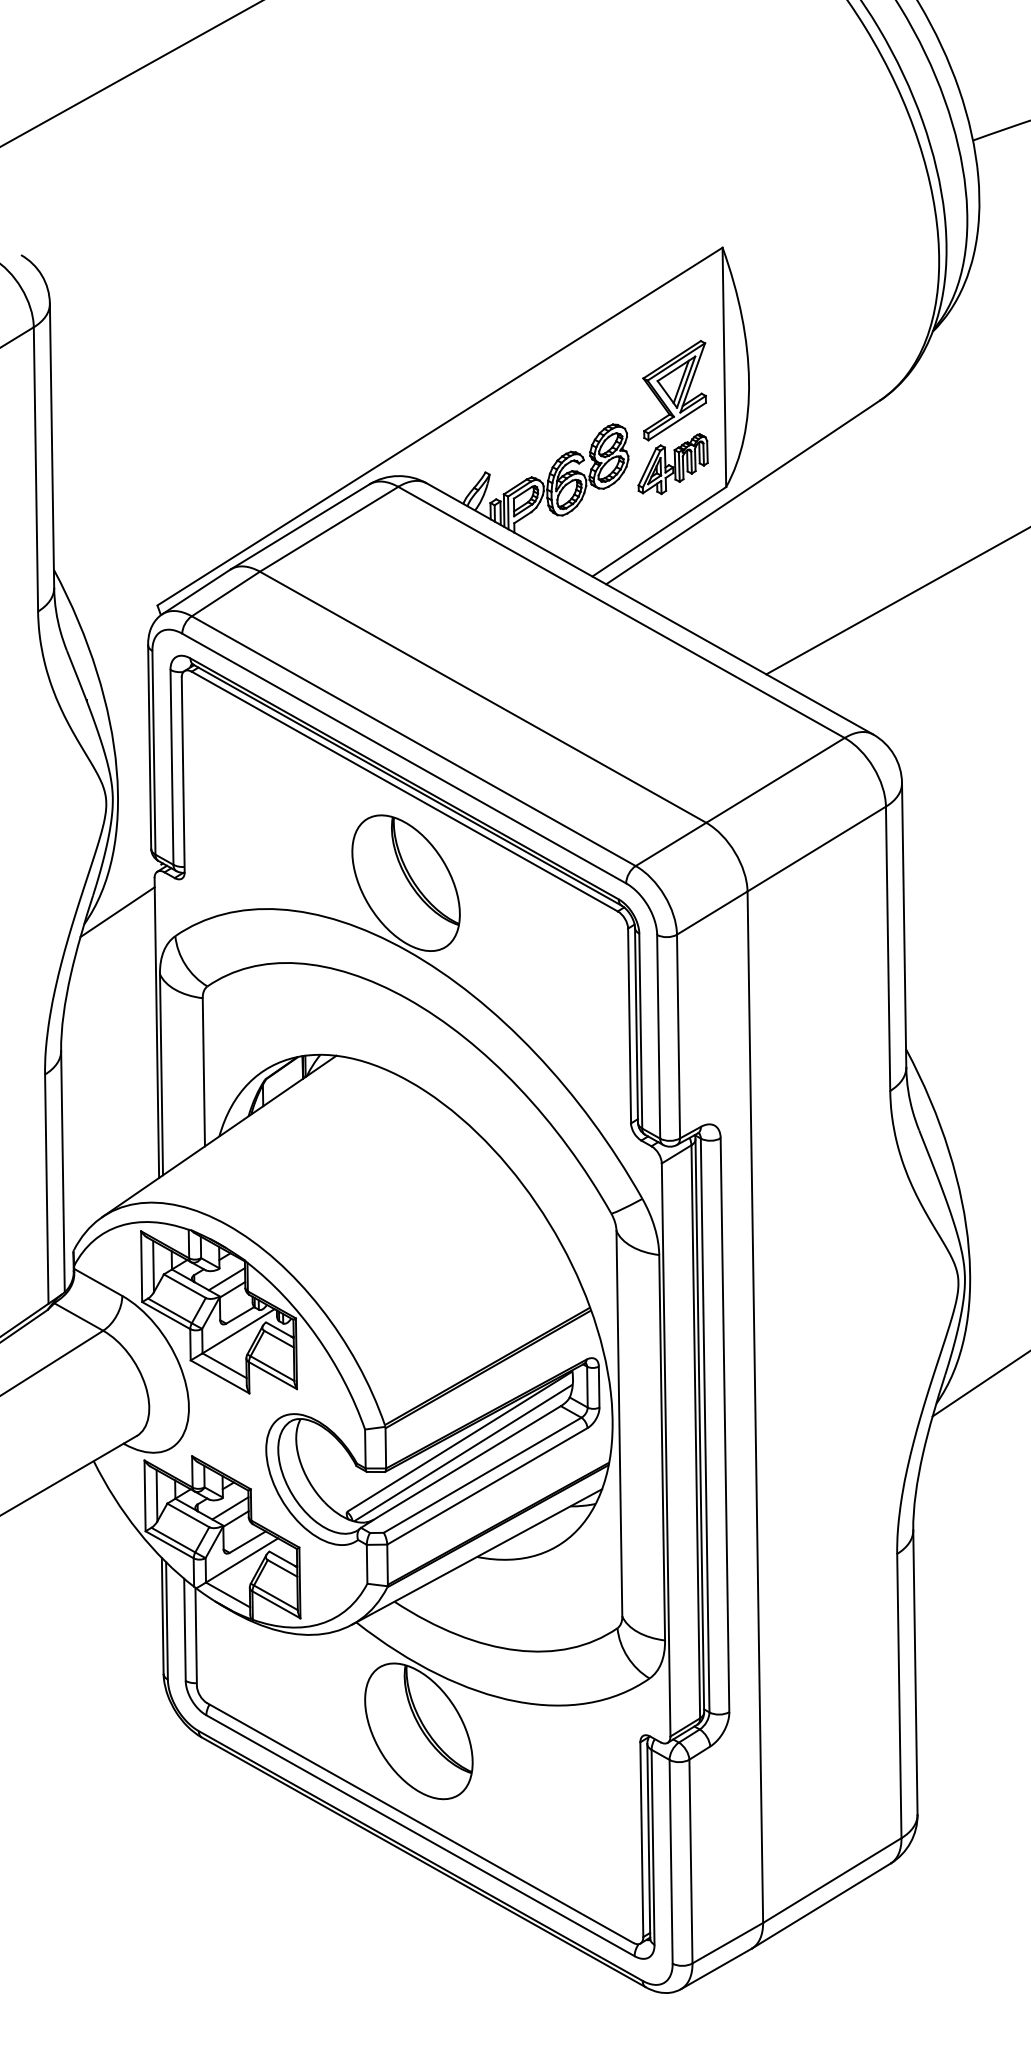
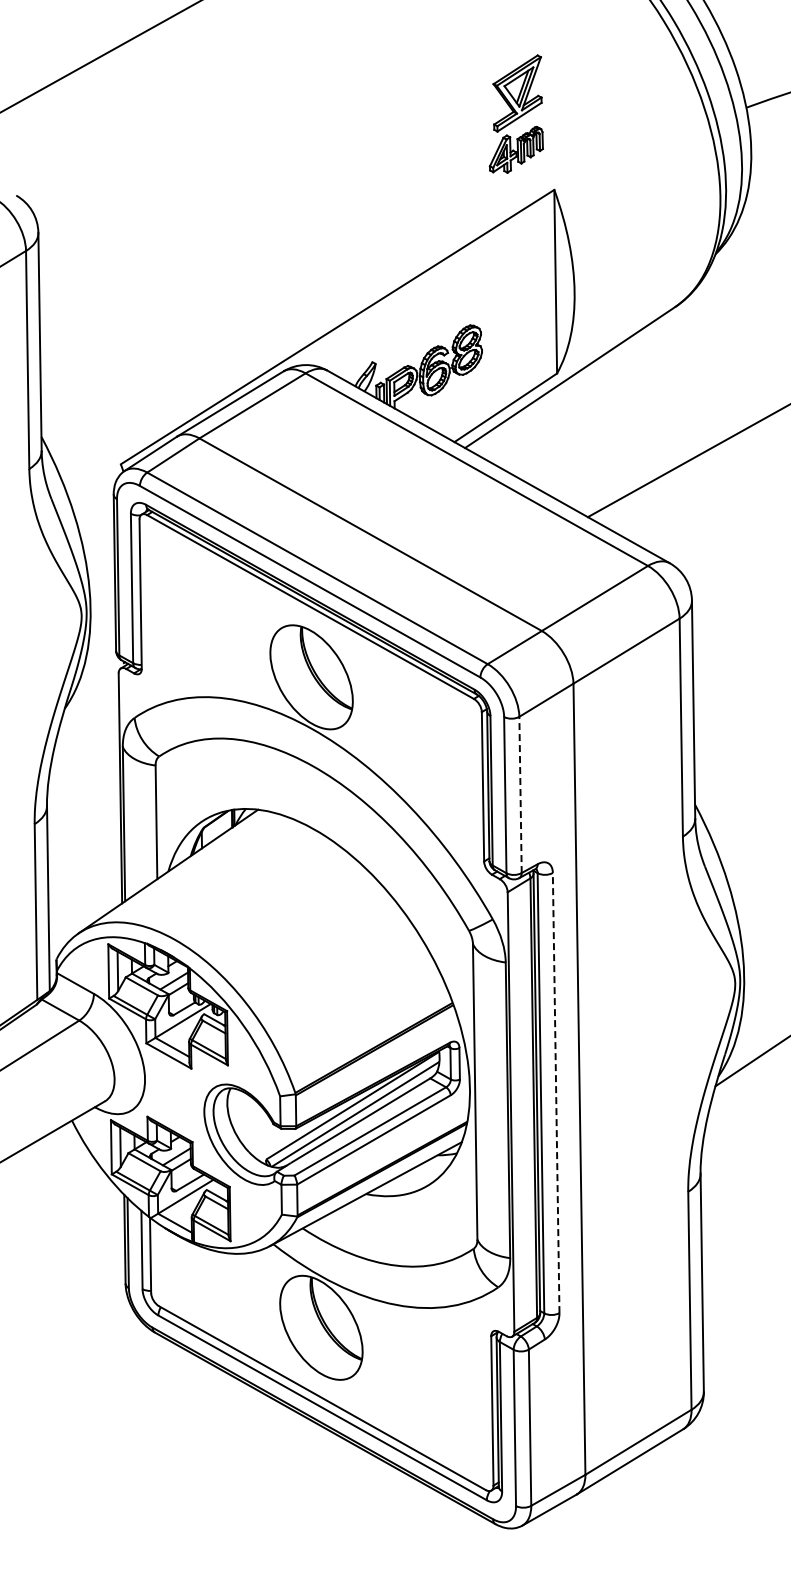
part: (671, 416) -> (515, 113), moved
line: (116, 912) -> (89, 699), removed
line: (678, 1035) -> (520, 794), solid -> dashed
line: (725, 1424) -> (556, 1092), solid -> dashed

